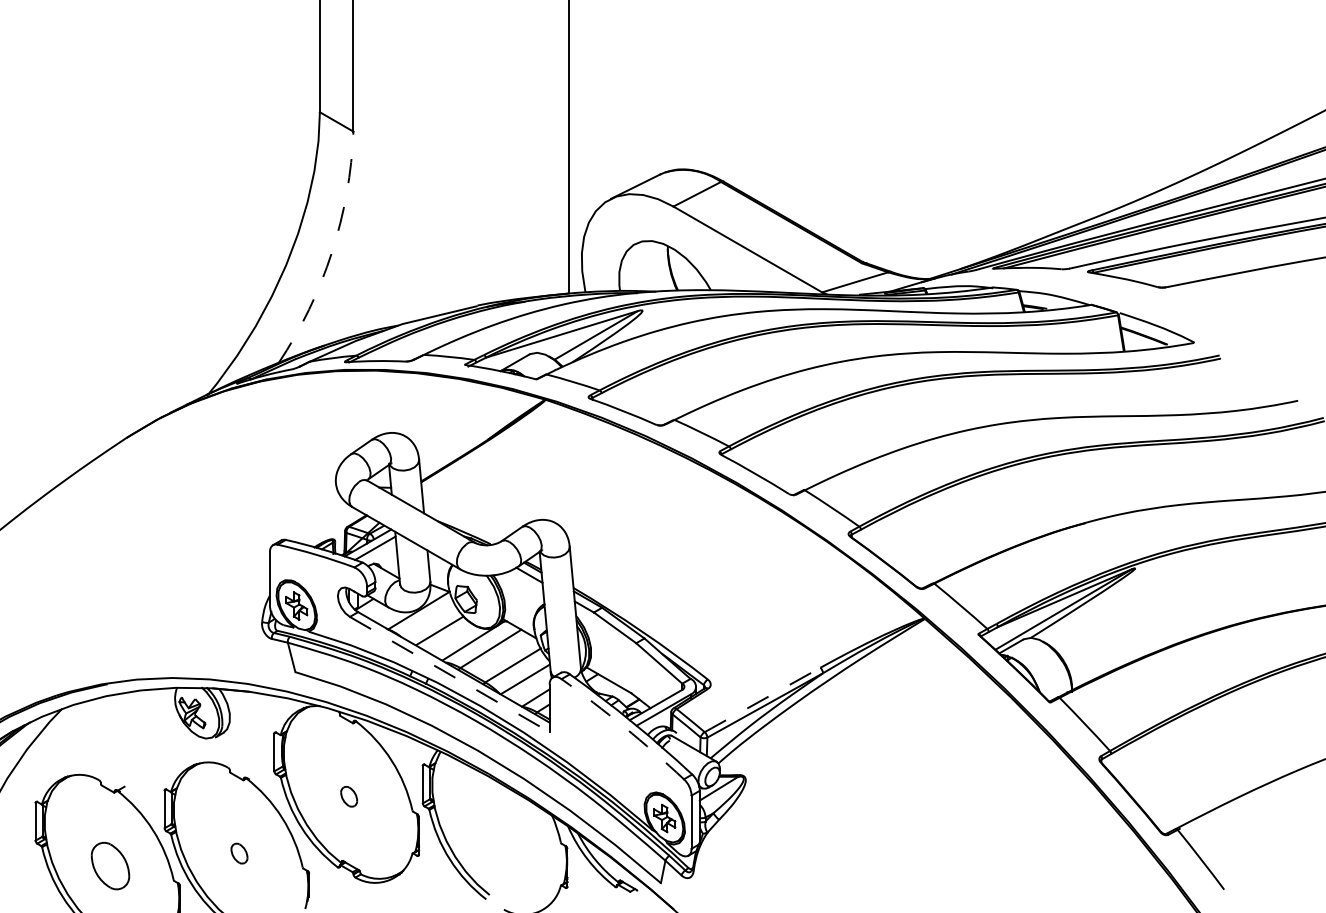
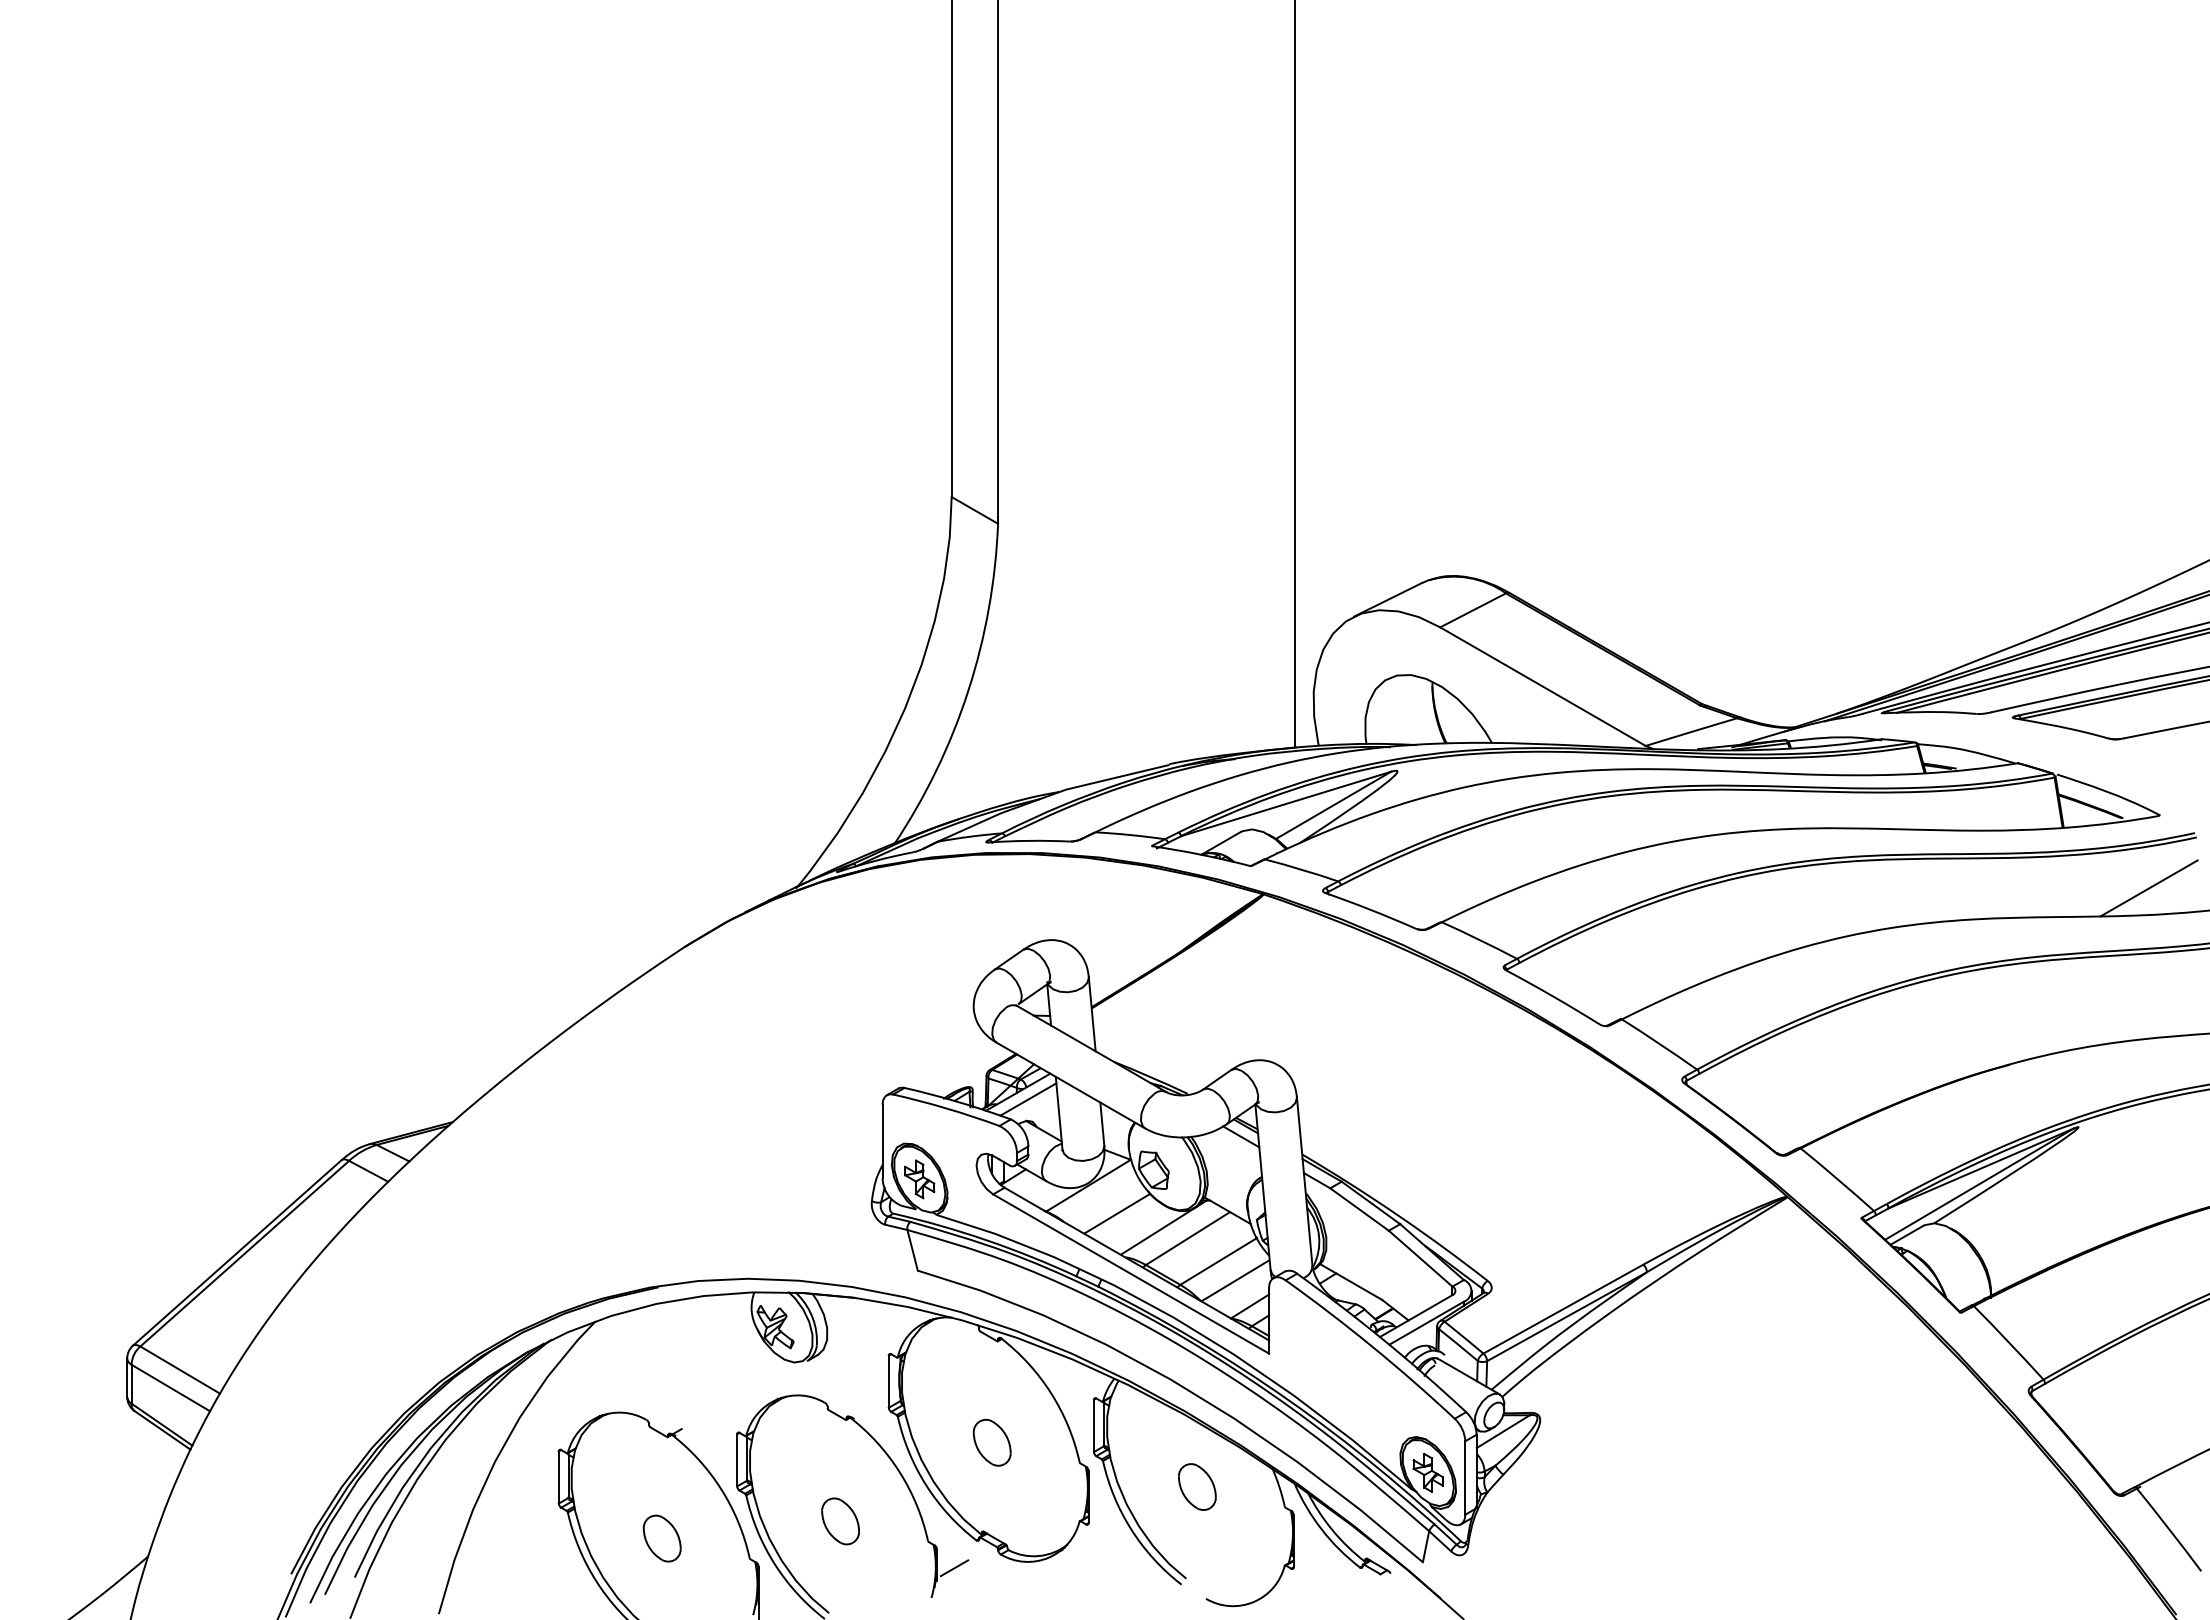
arc: (332, 252) -> (968, 690), dashed -> solid
line: (1186, 395) -> (2148, 888), added
line: (450, 674) -> (1131, 1274), dashed -> solid
line: (761, 700) -> (1562, 1309), dashed -> solid
arc: (624, 727) -> (1372, 1346), dashed -> solid
part: (348, 796) -> (991, 1442), size x1.67
part: (497, 828) -> (1197, 1486), added
part: (239, 853) -> (840, 1521), size x1.67
part: (109, 865) -> (661, 1538), size x0.71
line: (321, 887) -> (954, 1568), added

